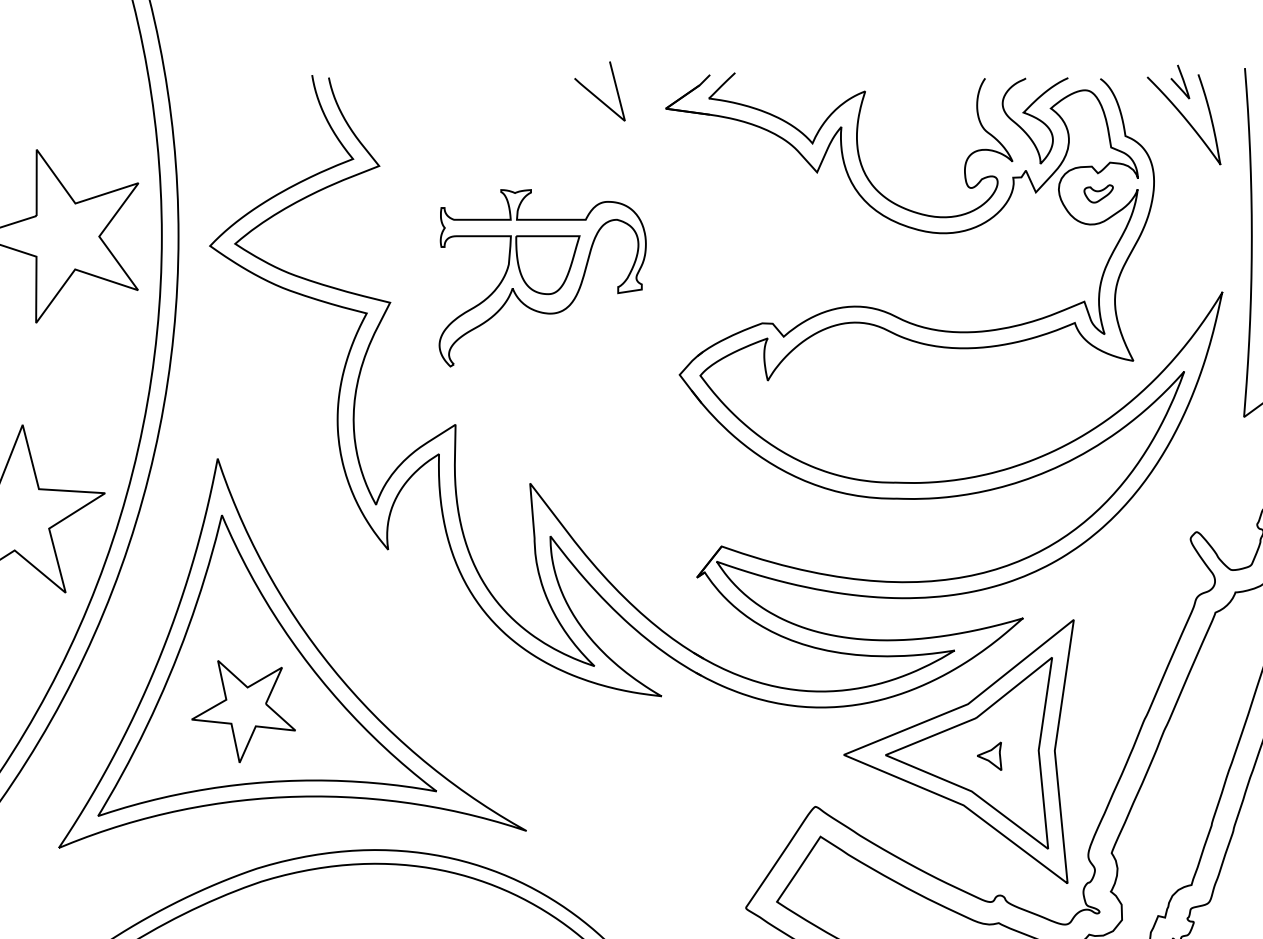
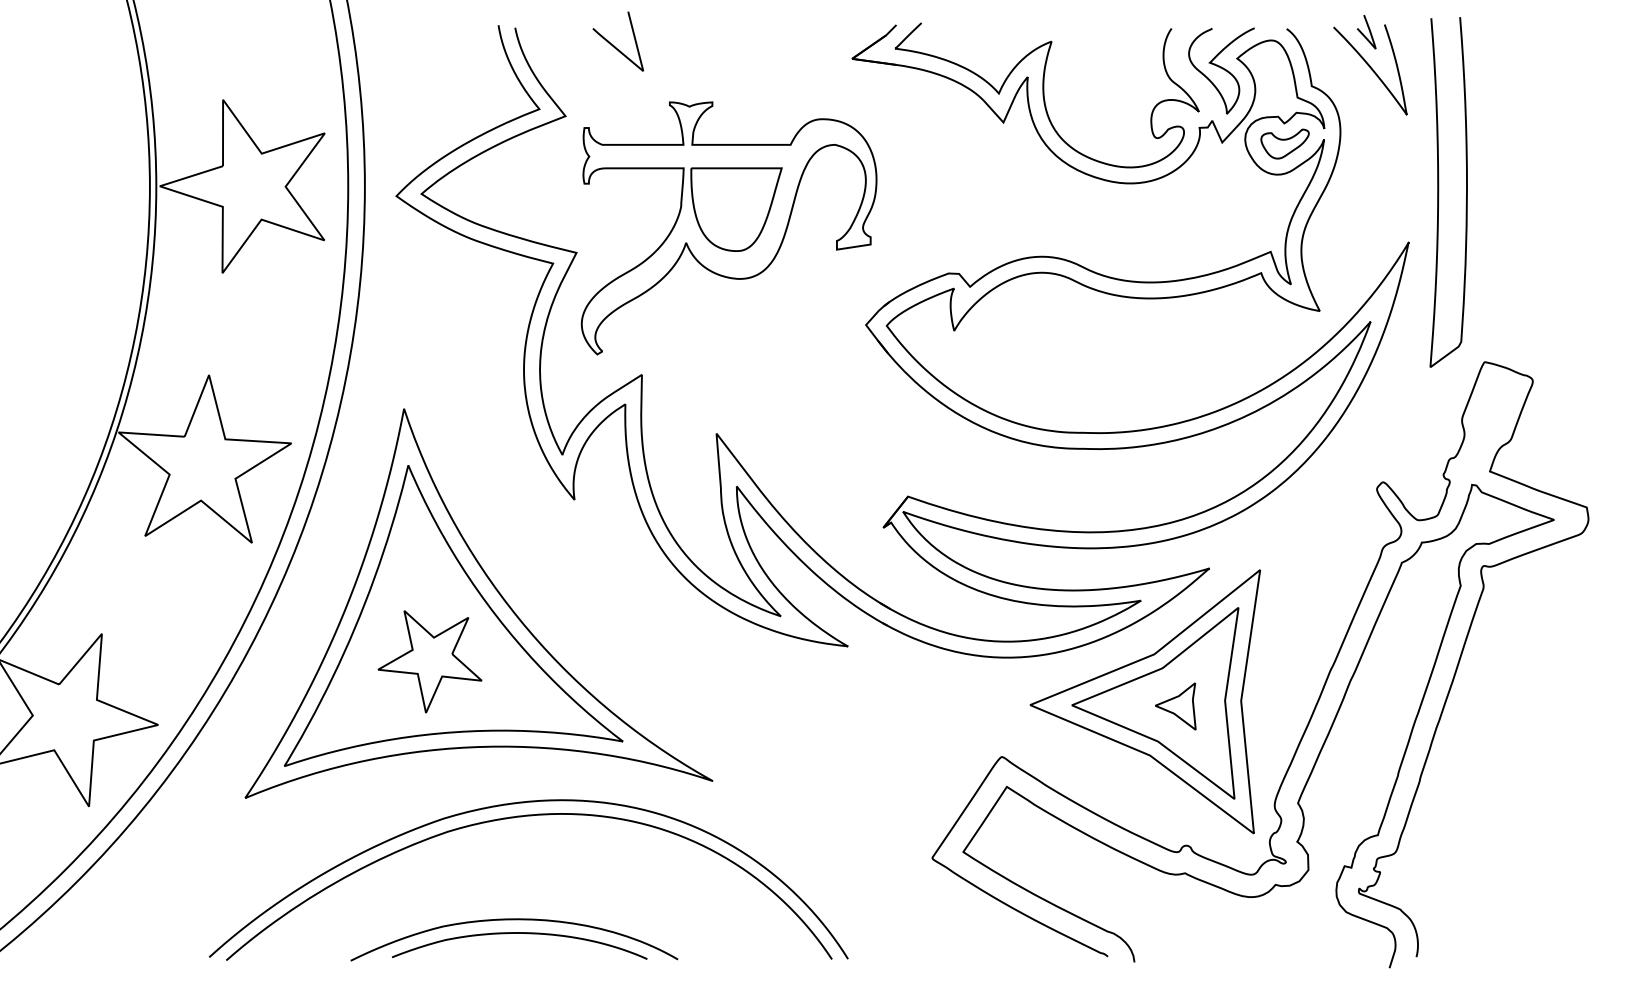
line: (596, 95) -> (614, 45), moved
part: (1098, 193) -> (1284, 143), size x1.67
part: (542, 278) -> (728, 228), size x1.43
part: (989, 756) -> (1175, 706), size x1.67

